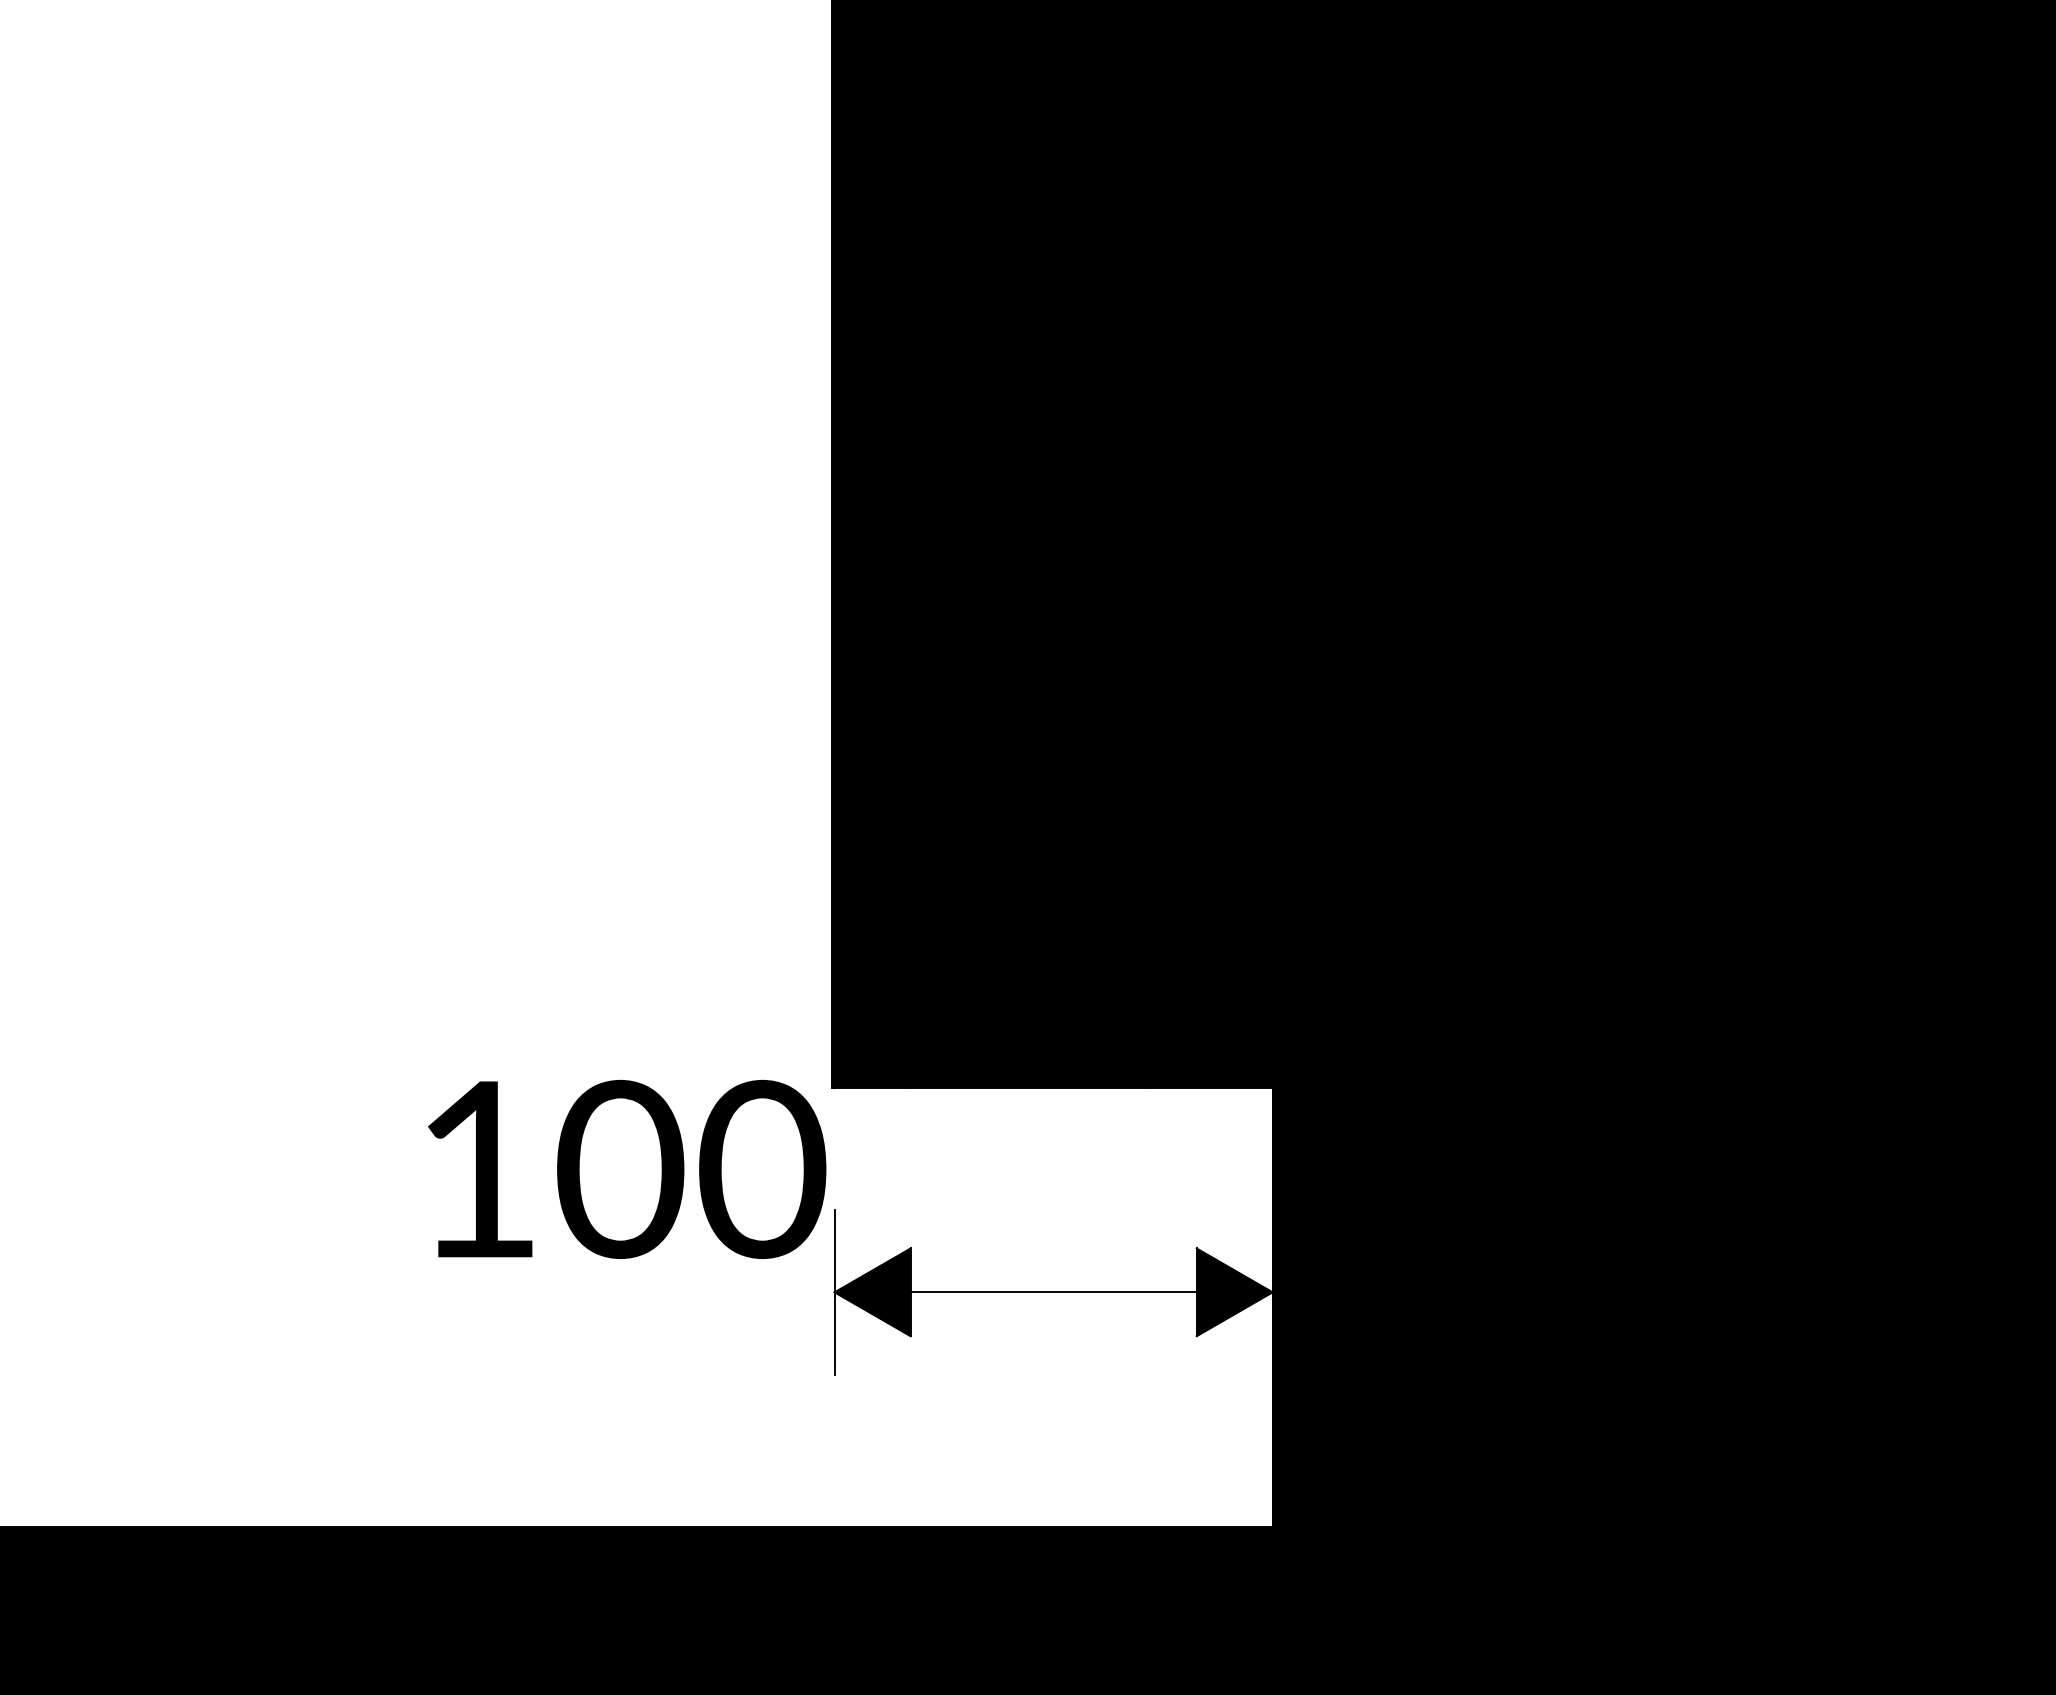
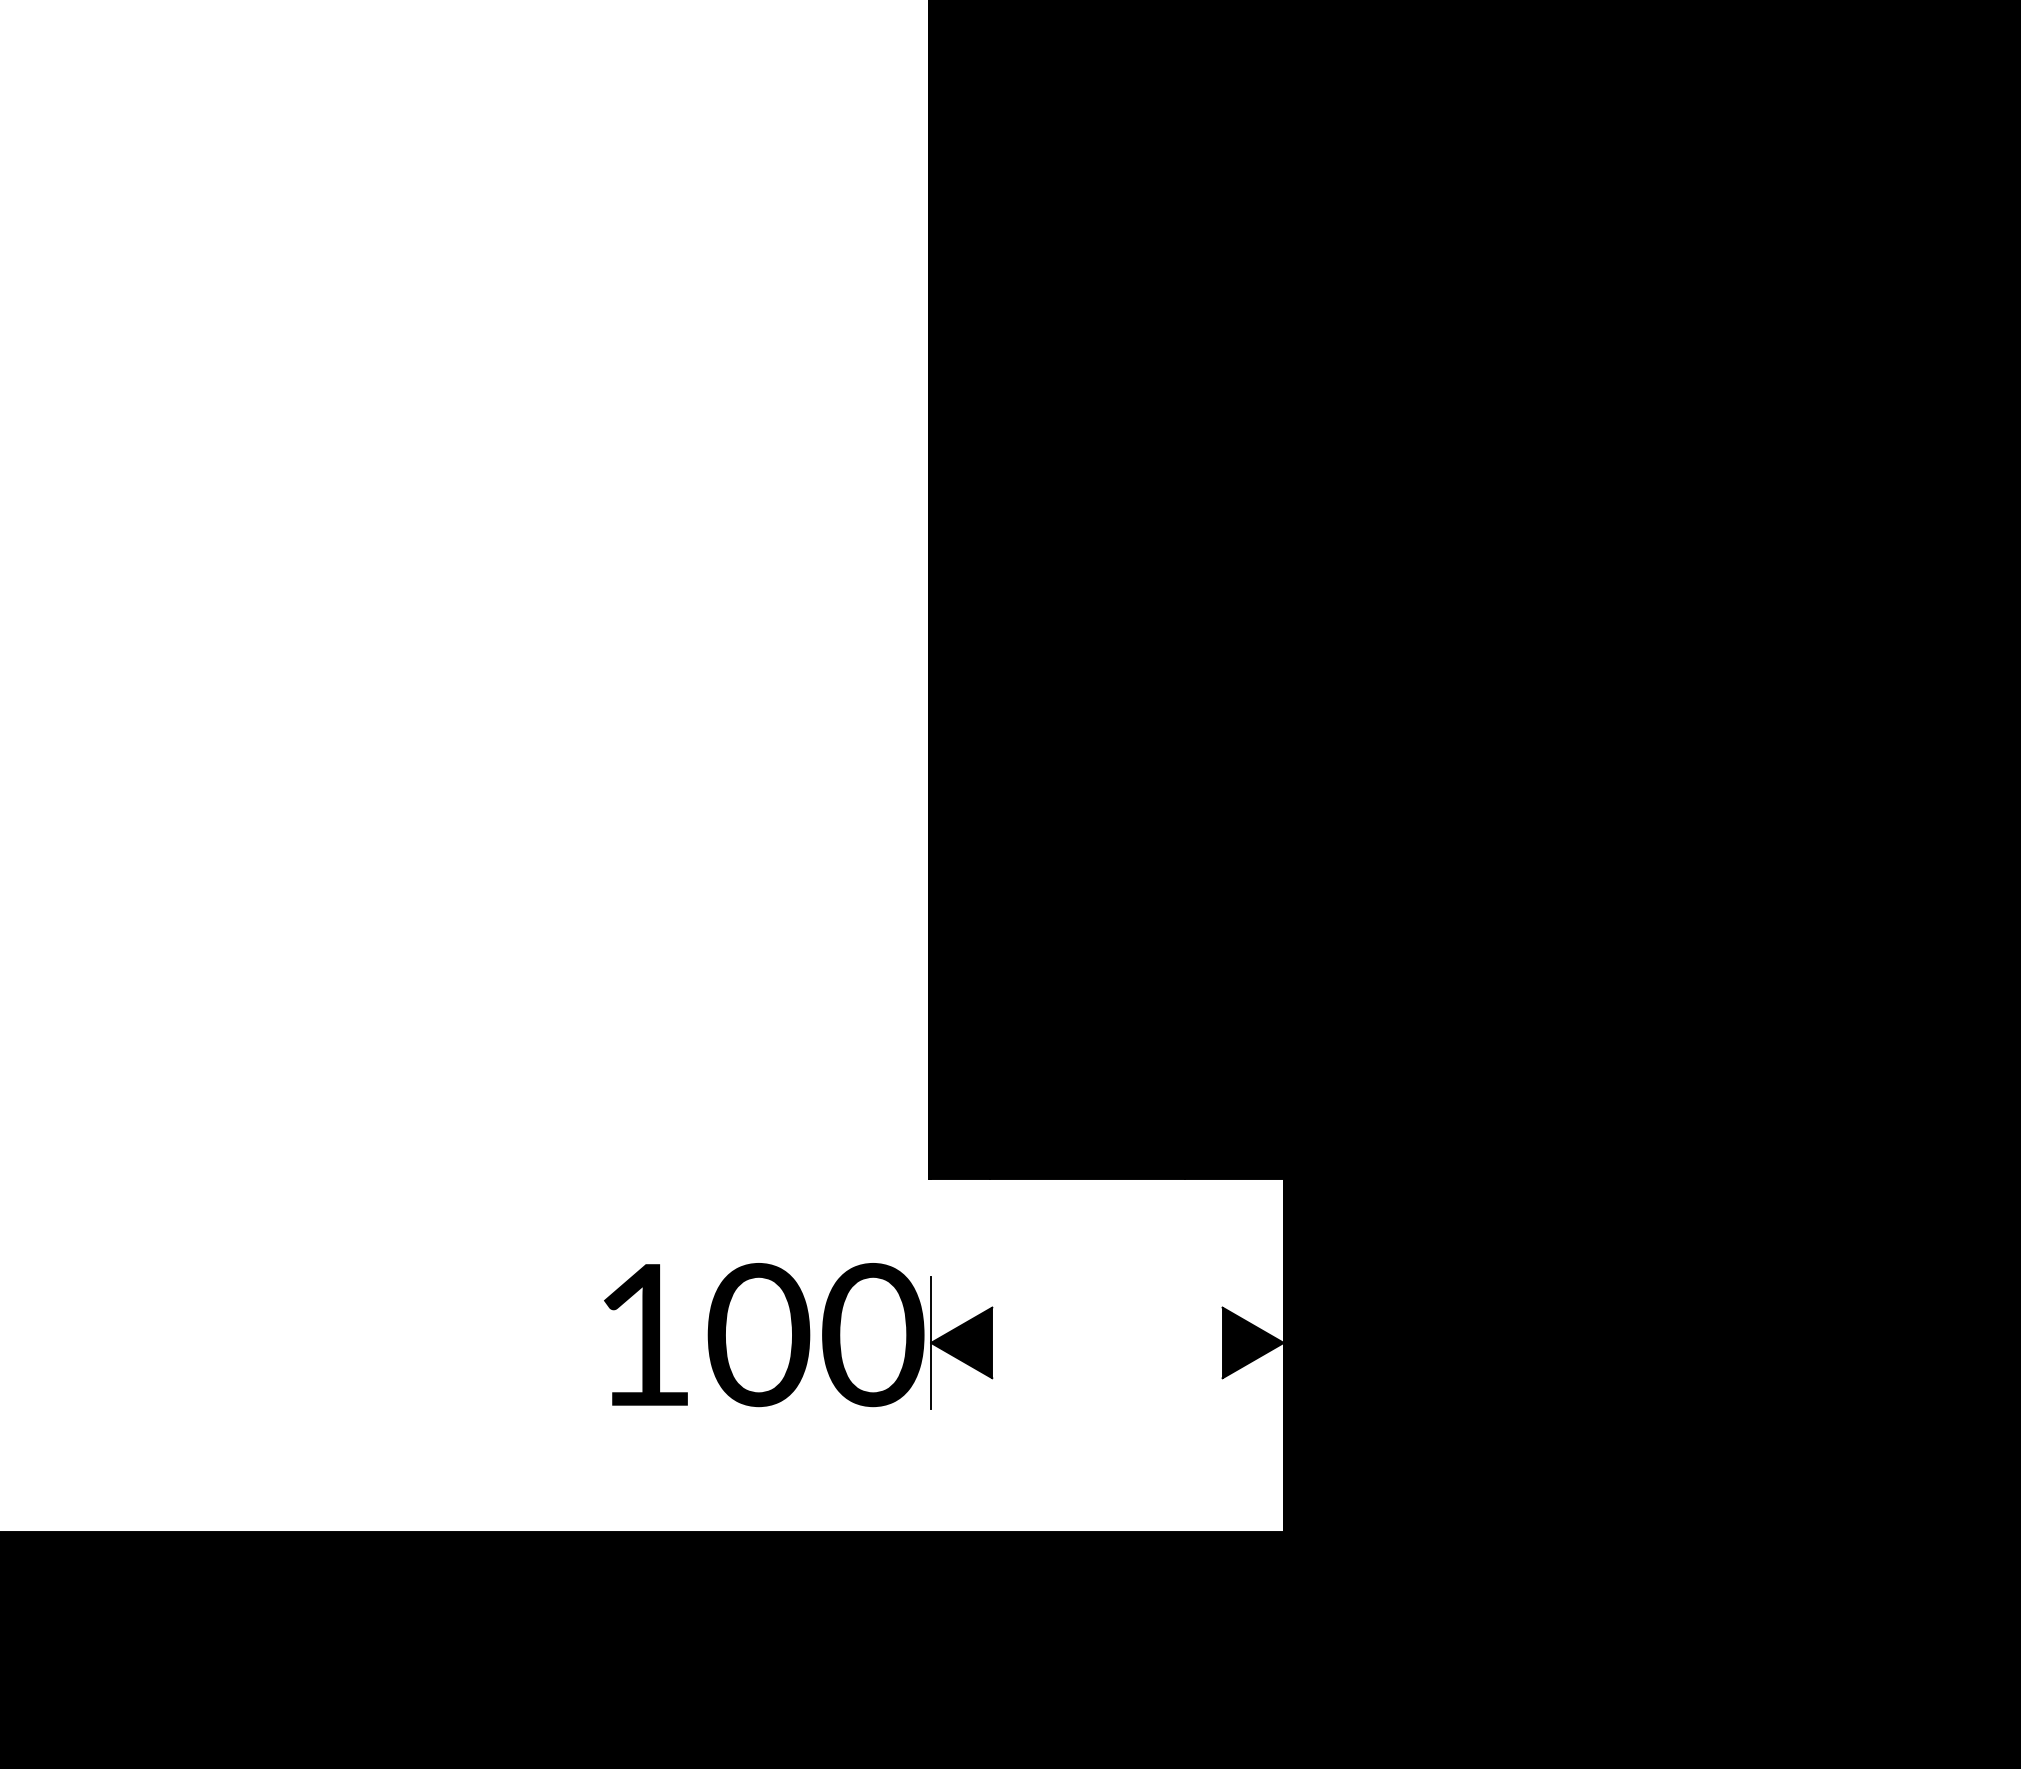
text: (627, 1170) -> (764, 1335), moved
line: (1053, 1291) -> (1107, 1342), removed

